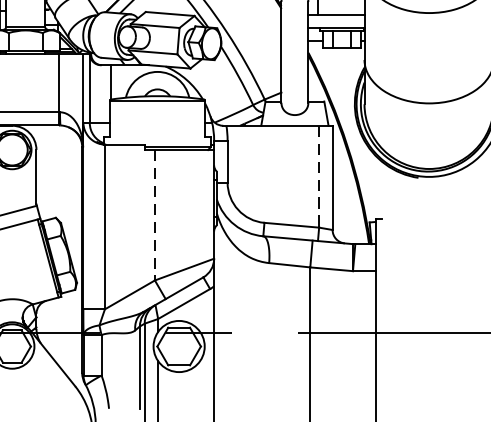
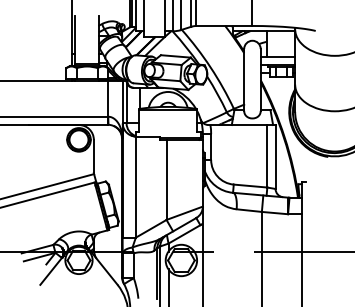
line: (319, 177) -> (267, 156), dashed -> solid
line: (154, 216) -> (166, 180), dashed -> solid

